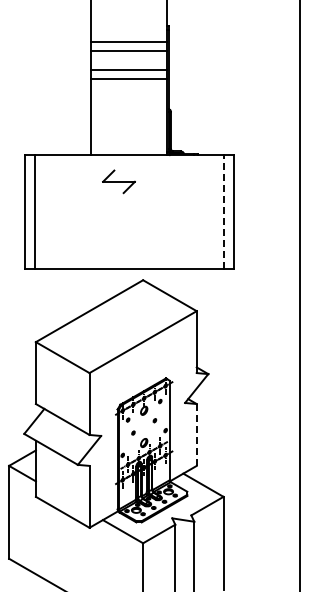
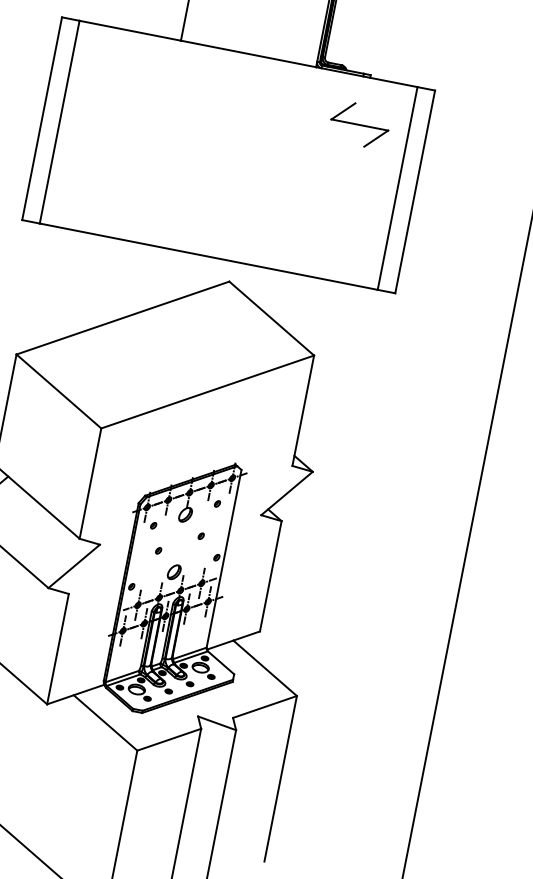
part: (118, 181) -> (359, 124), moved
line: (224, 212) -> (398, 189), dashed -> solid
line: (196, 434) -> (270, 575), dashed -> solid

